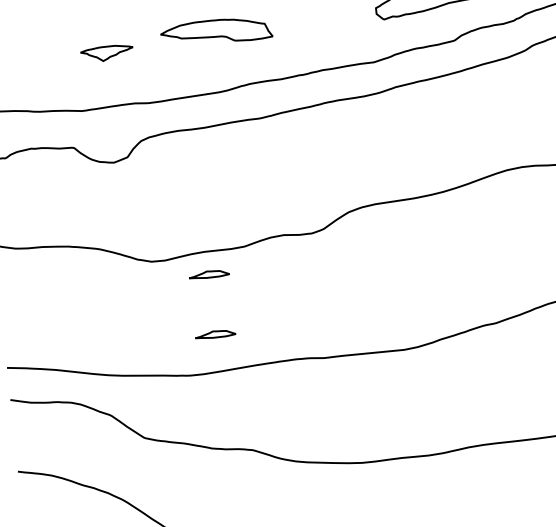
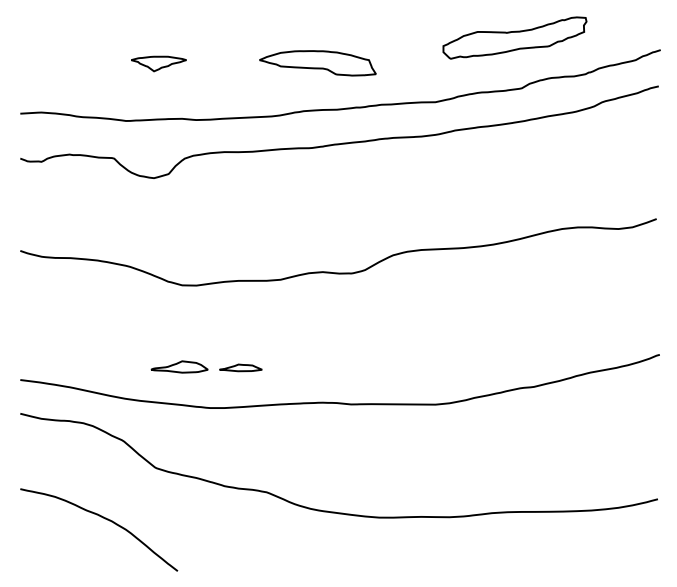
part: (216, 32) -> (317, 63), moved
part: (208, 274) -> (240, 304), removed
part: (157, 339) -> (179, 366), added

